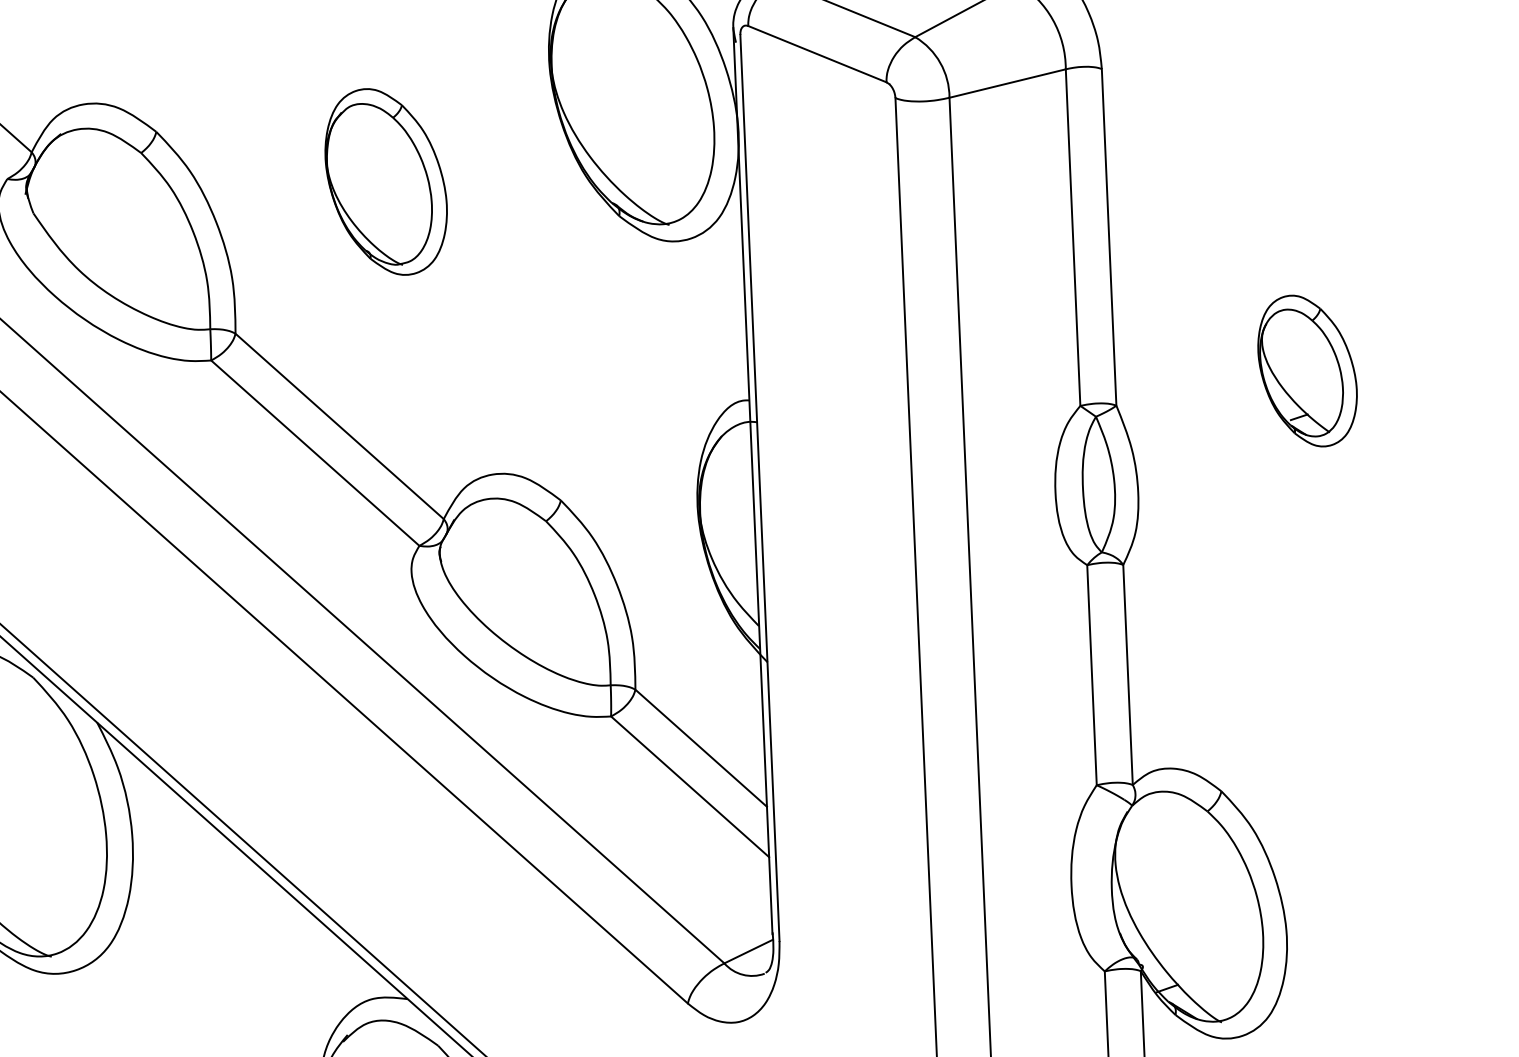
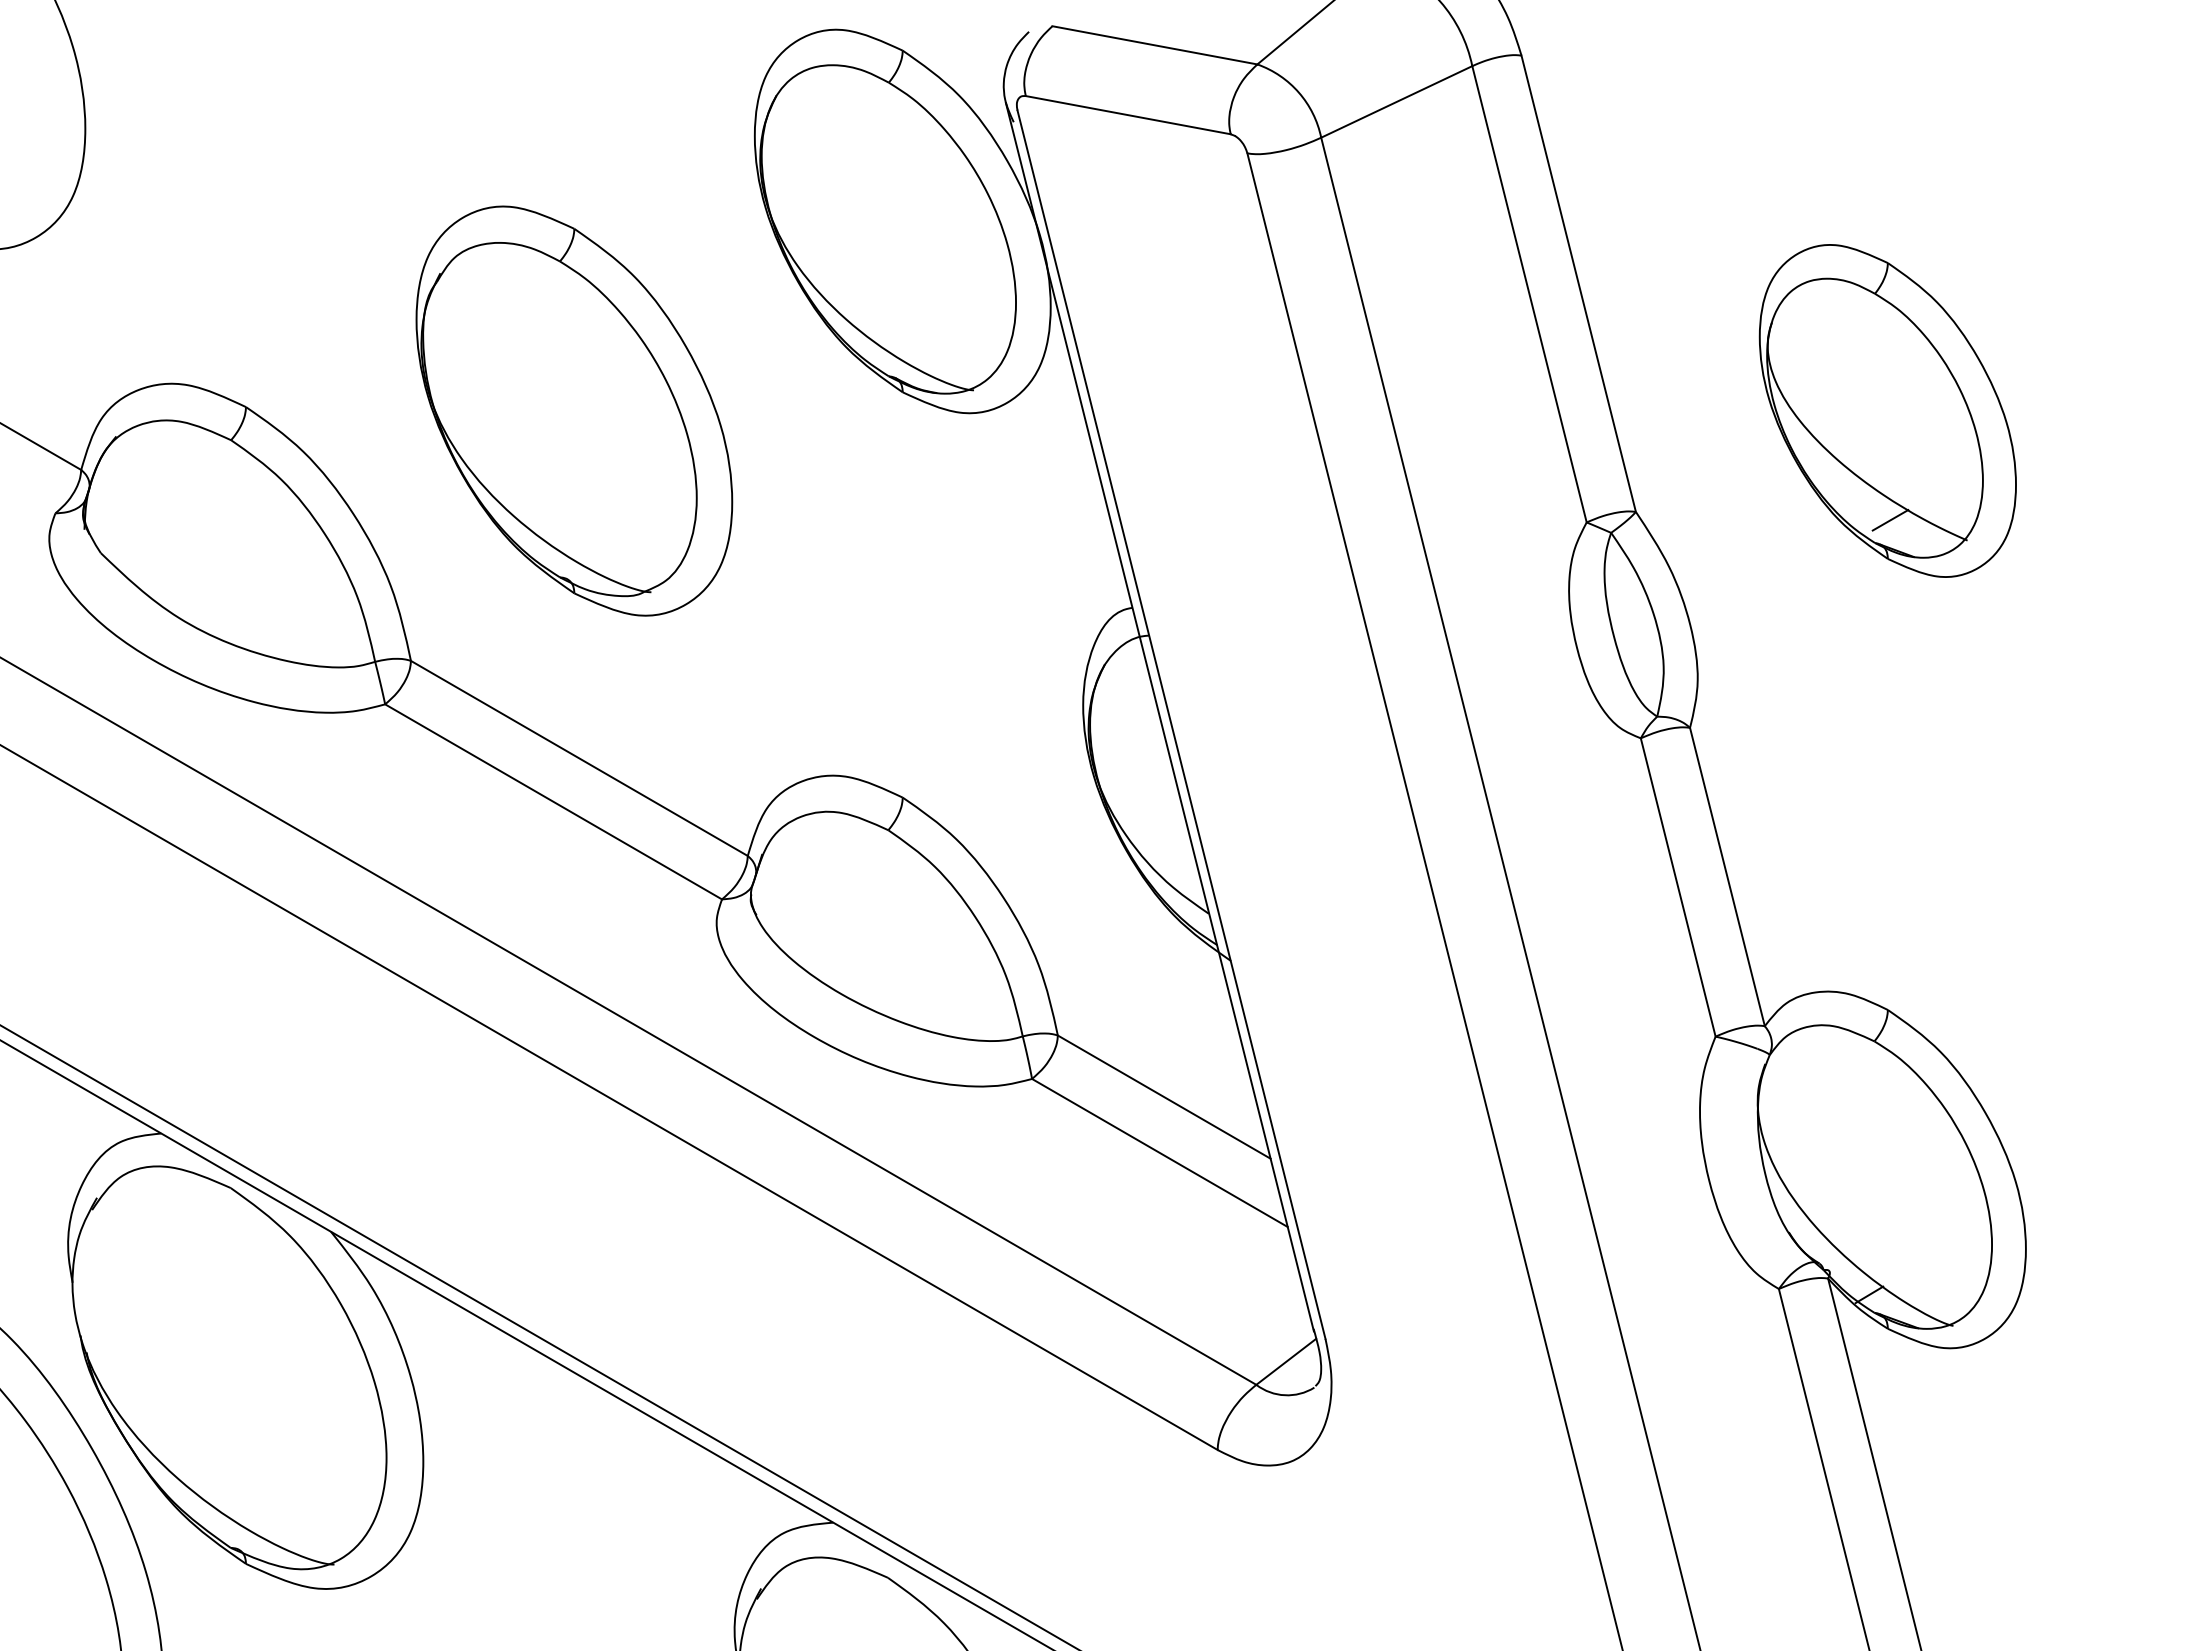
part: (386, 181) -> (574, 410), size x1.67
part: (1307, 370) -> (1887, 410), size x1.67

